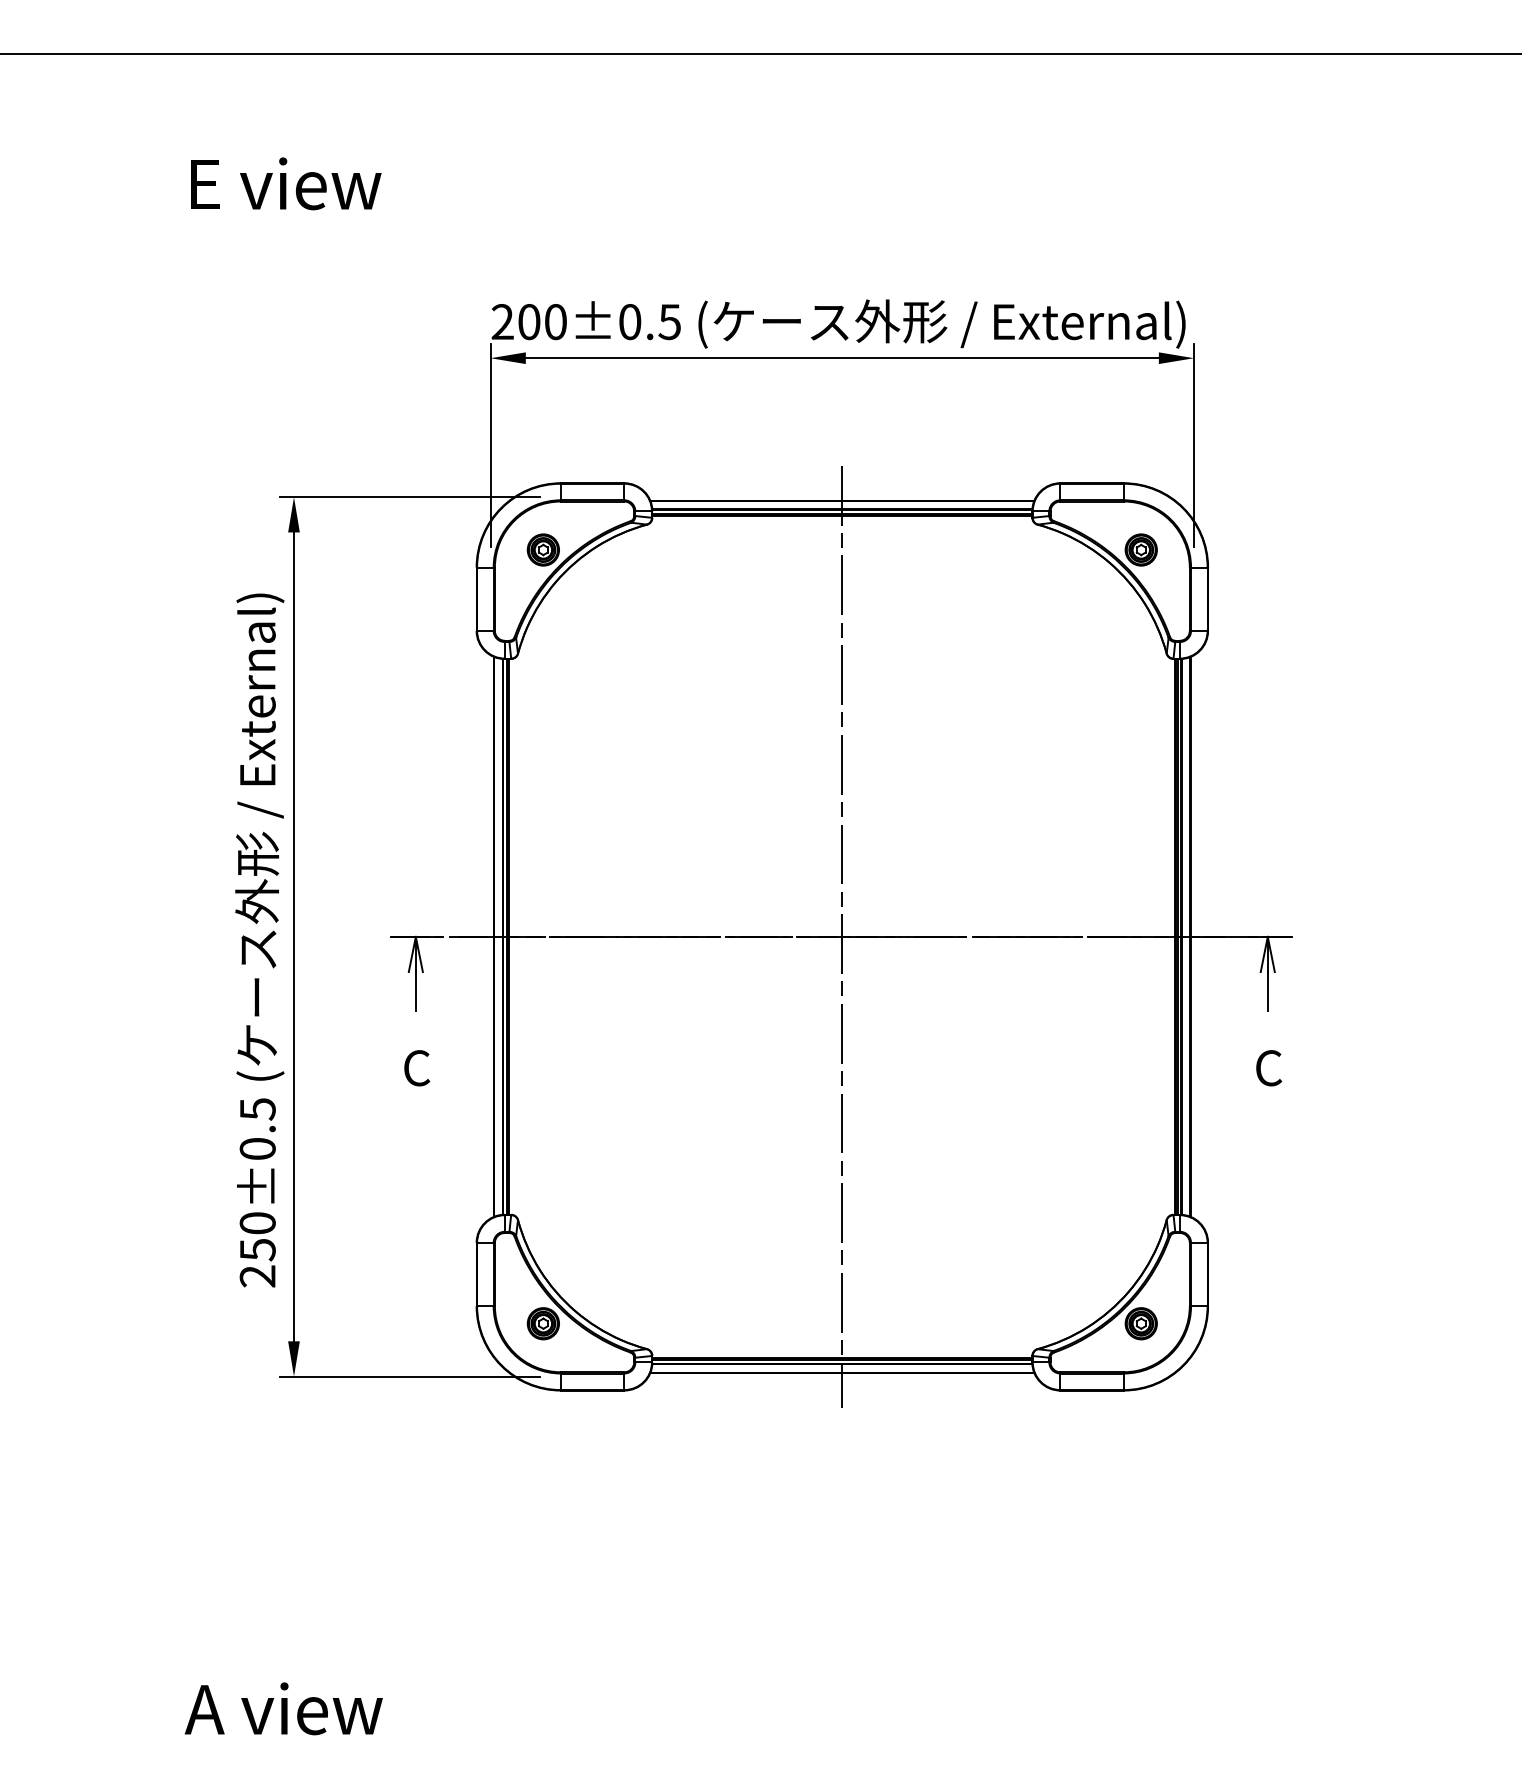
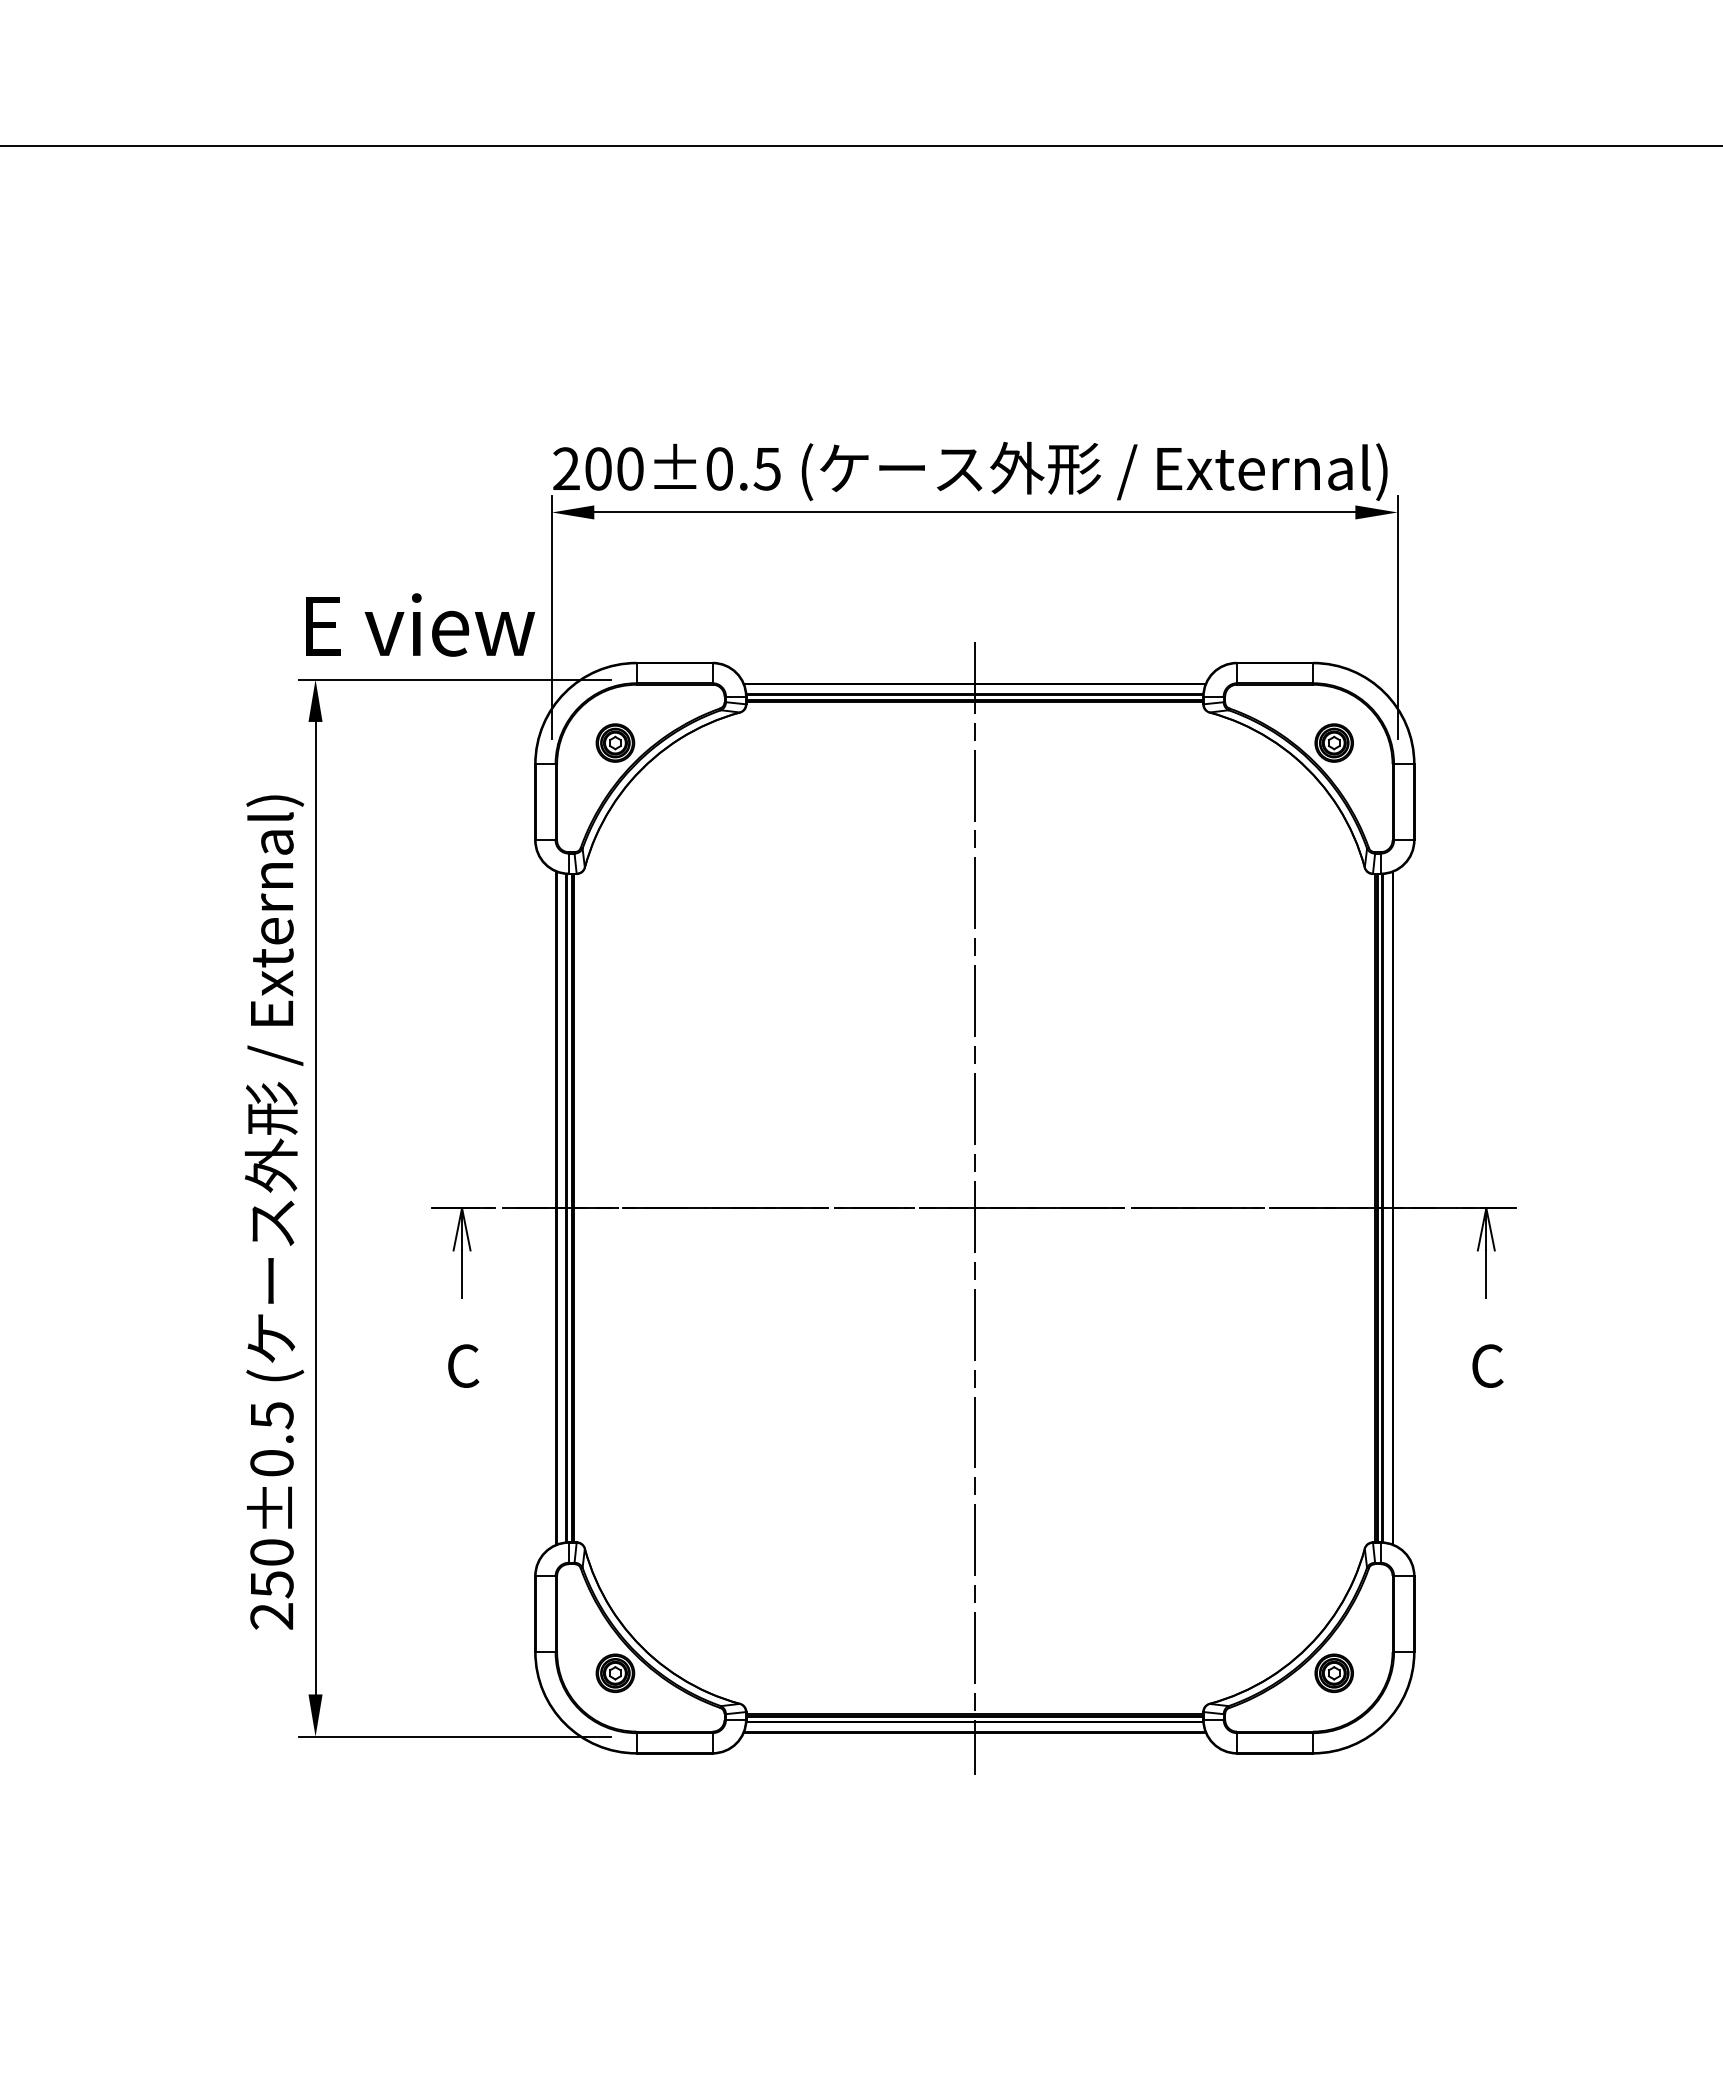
text: (286, 183) -> (420, 624), moved

